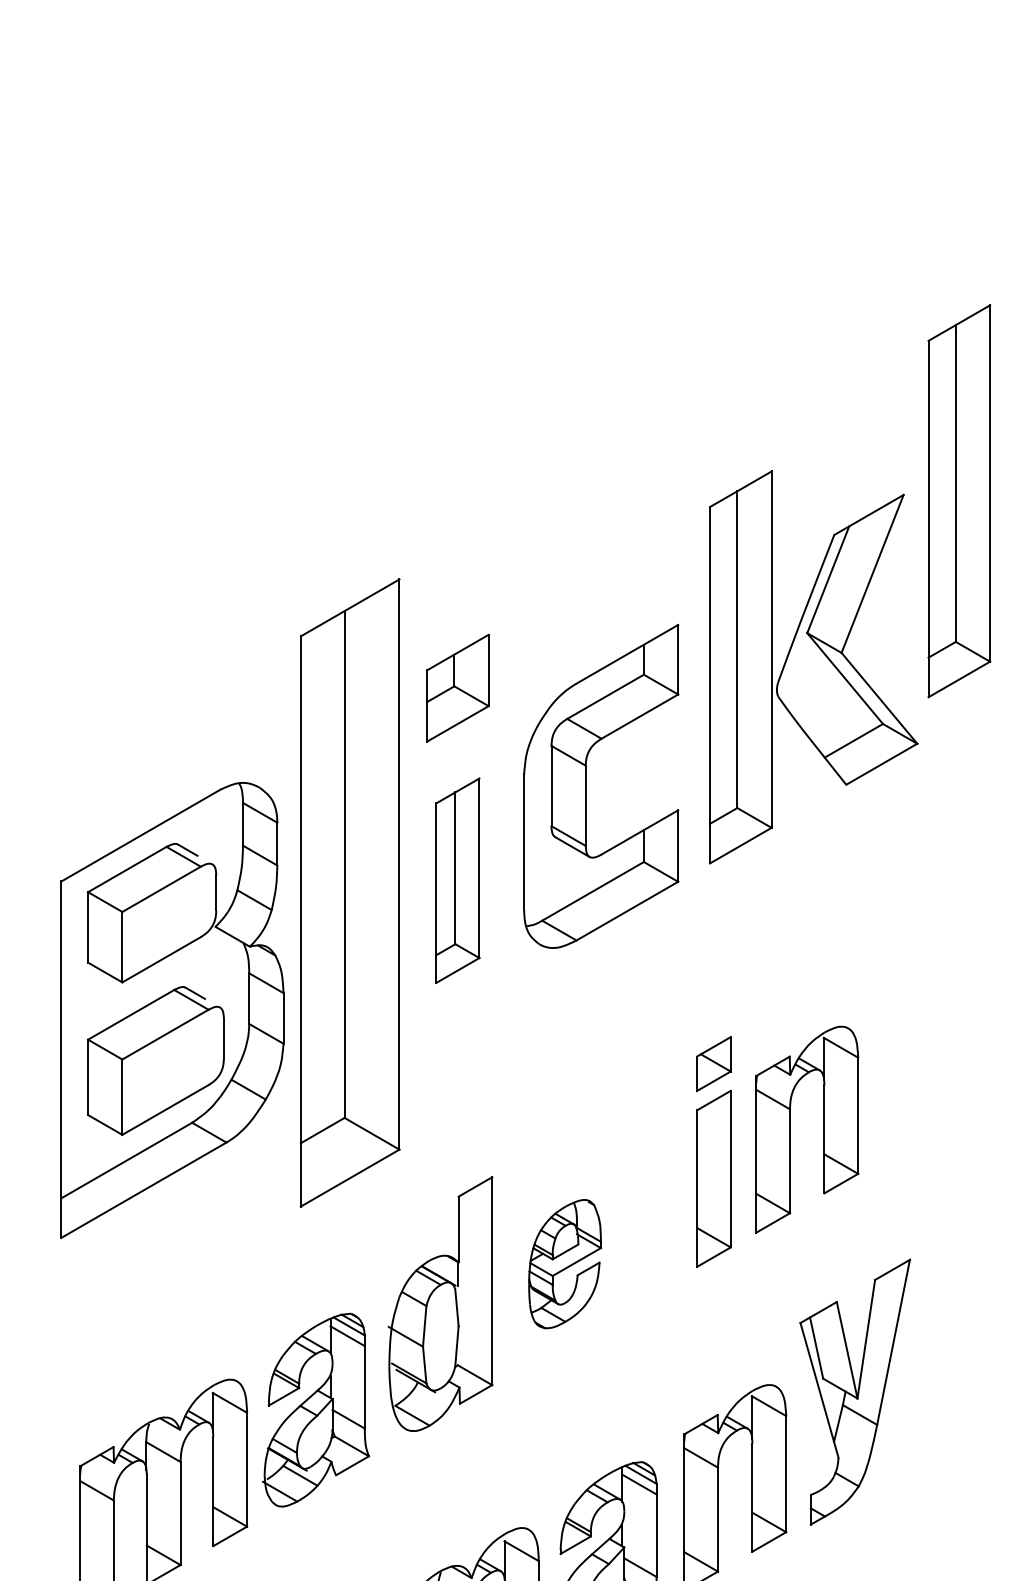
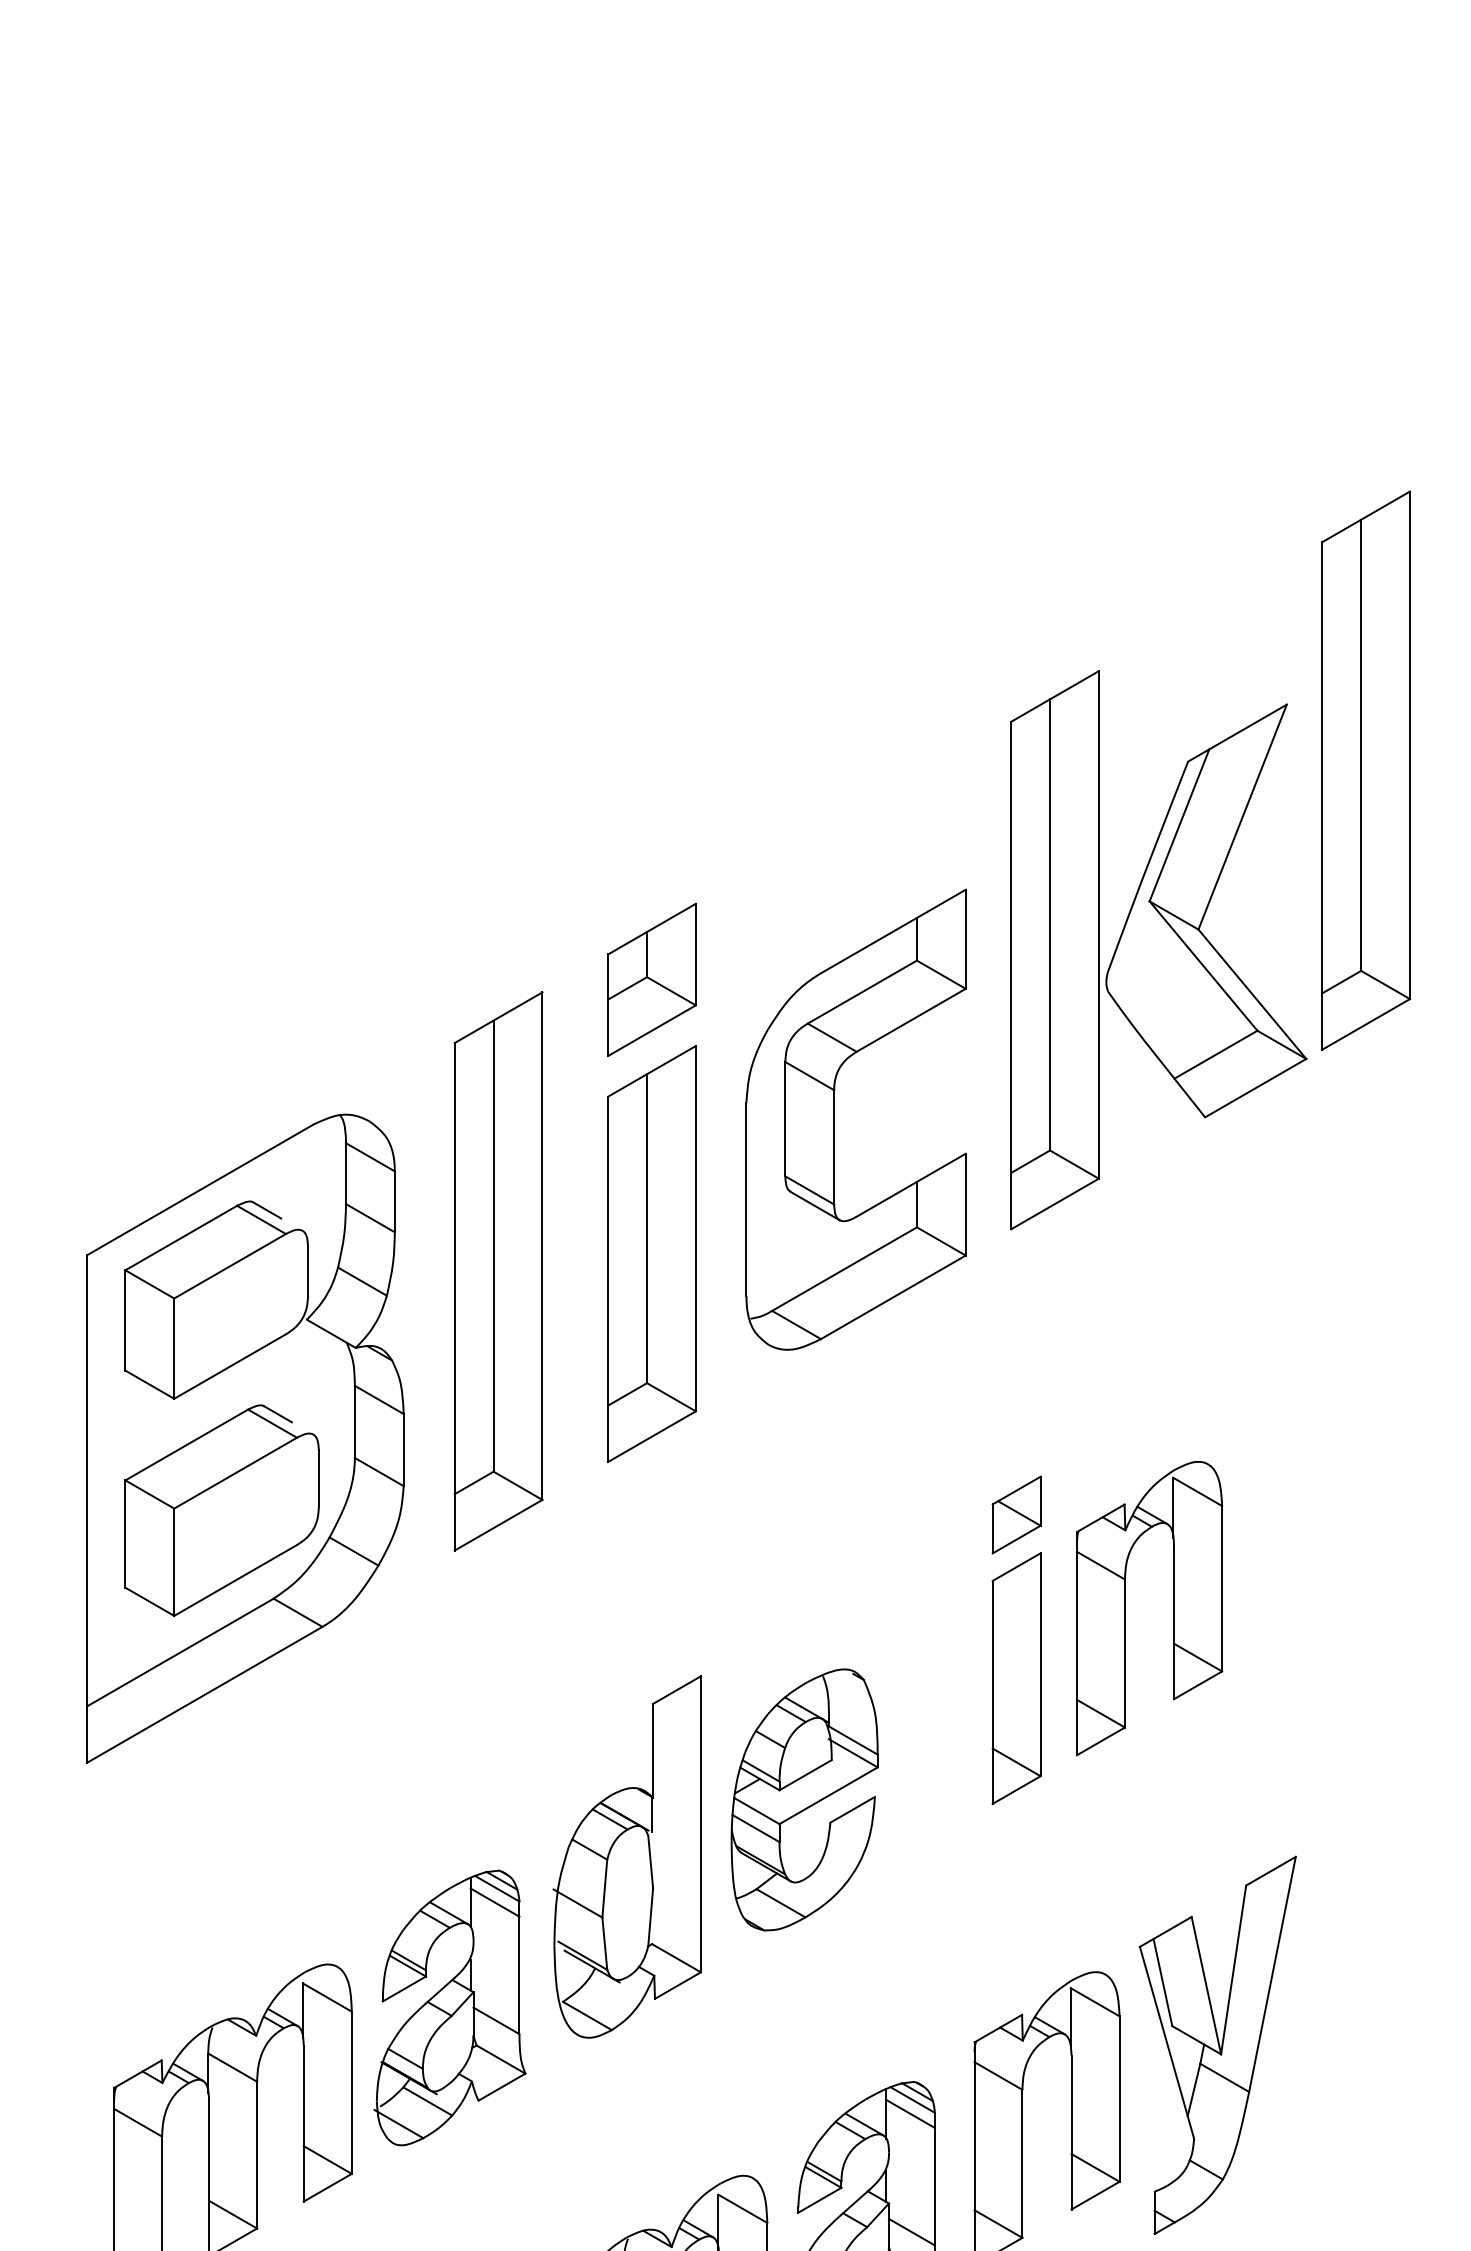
part: (959, 501) -> (1366, 770), moved
part: (457, 880) -> (651, 1253), size x1.43
part: (350, 893) -> (498, 1271), size x0.62
part: (564, 1263) -> (804, 1799), size x1.43
part: (854, 1392) -> (1217, 2045), moved

